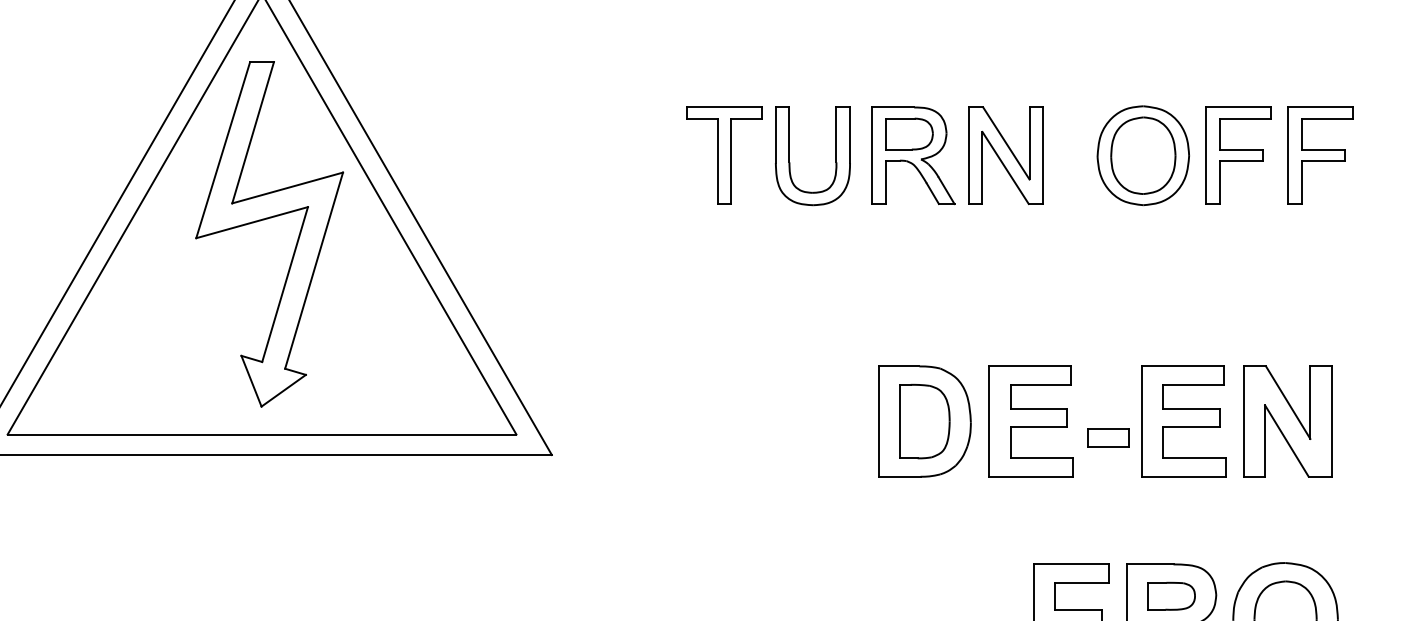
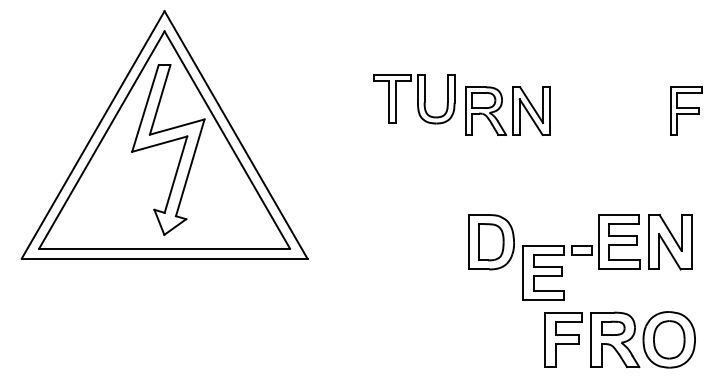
part: (1182, 154) -> (618, 110), removed
part: (768, 156) -> (414, 99), moved
part: (1030, 420) -> (543, 272), moved

